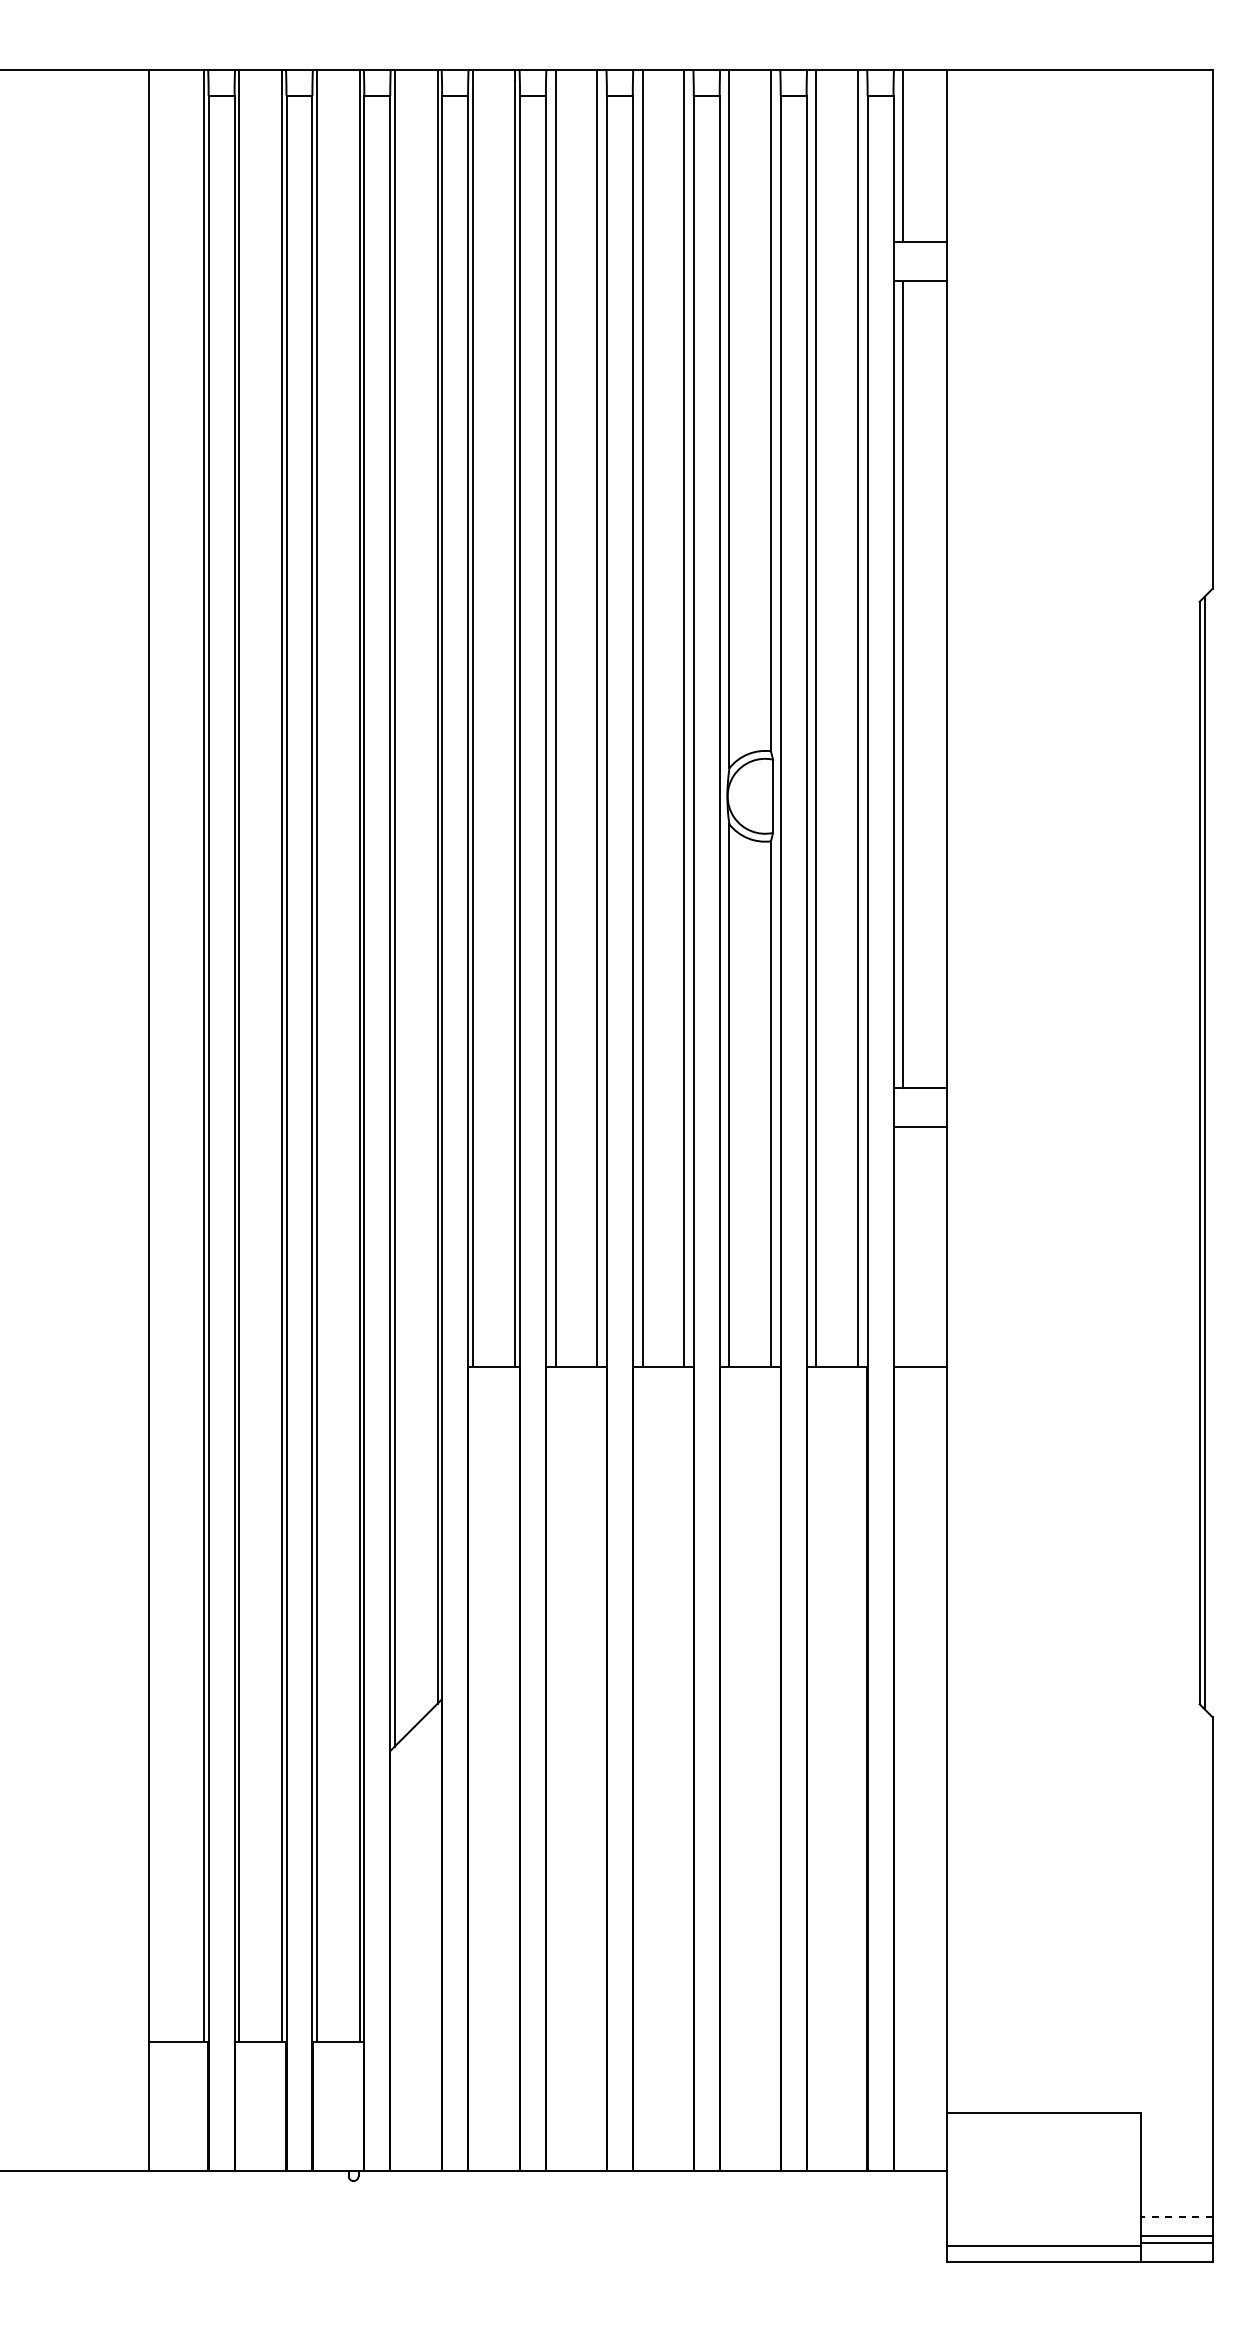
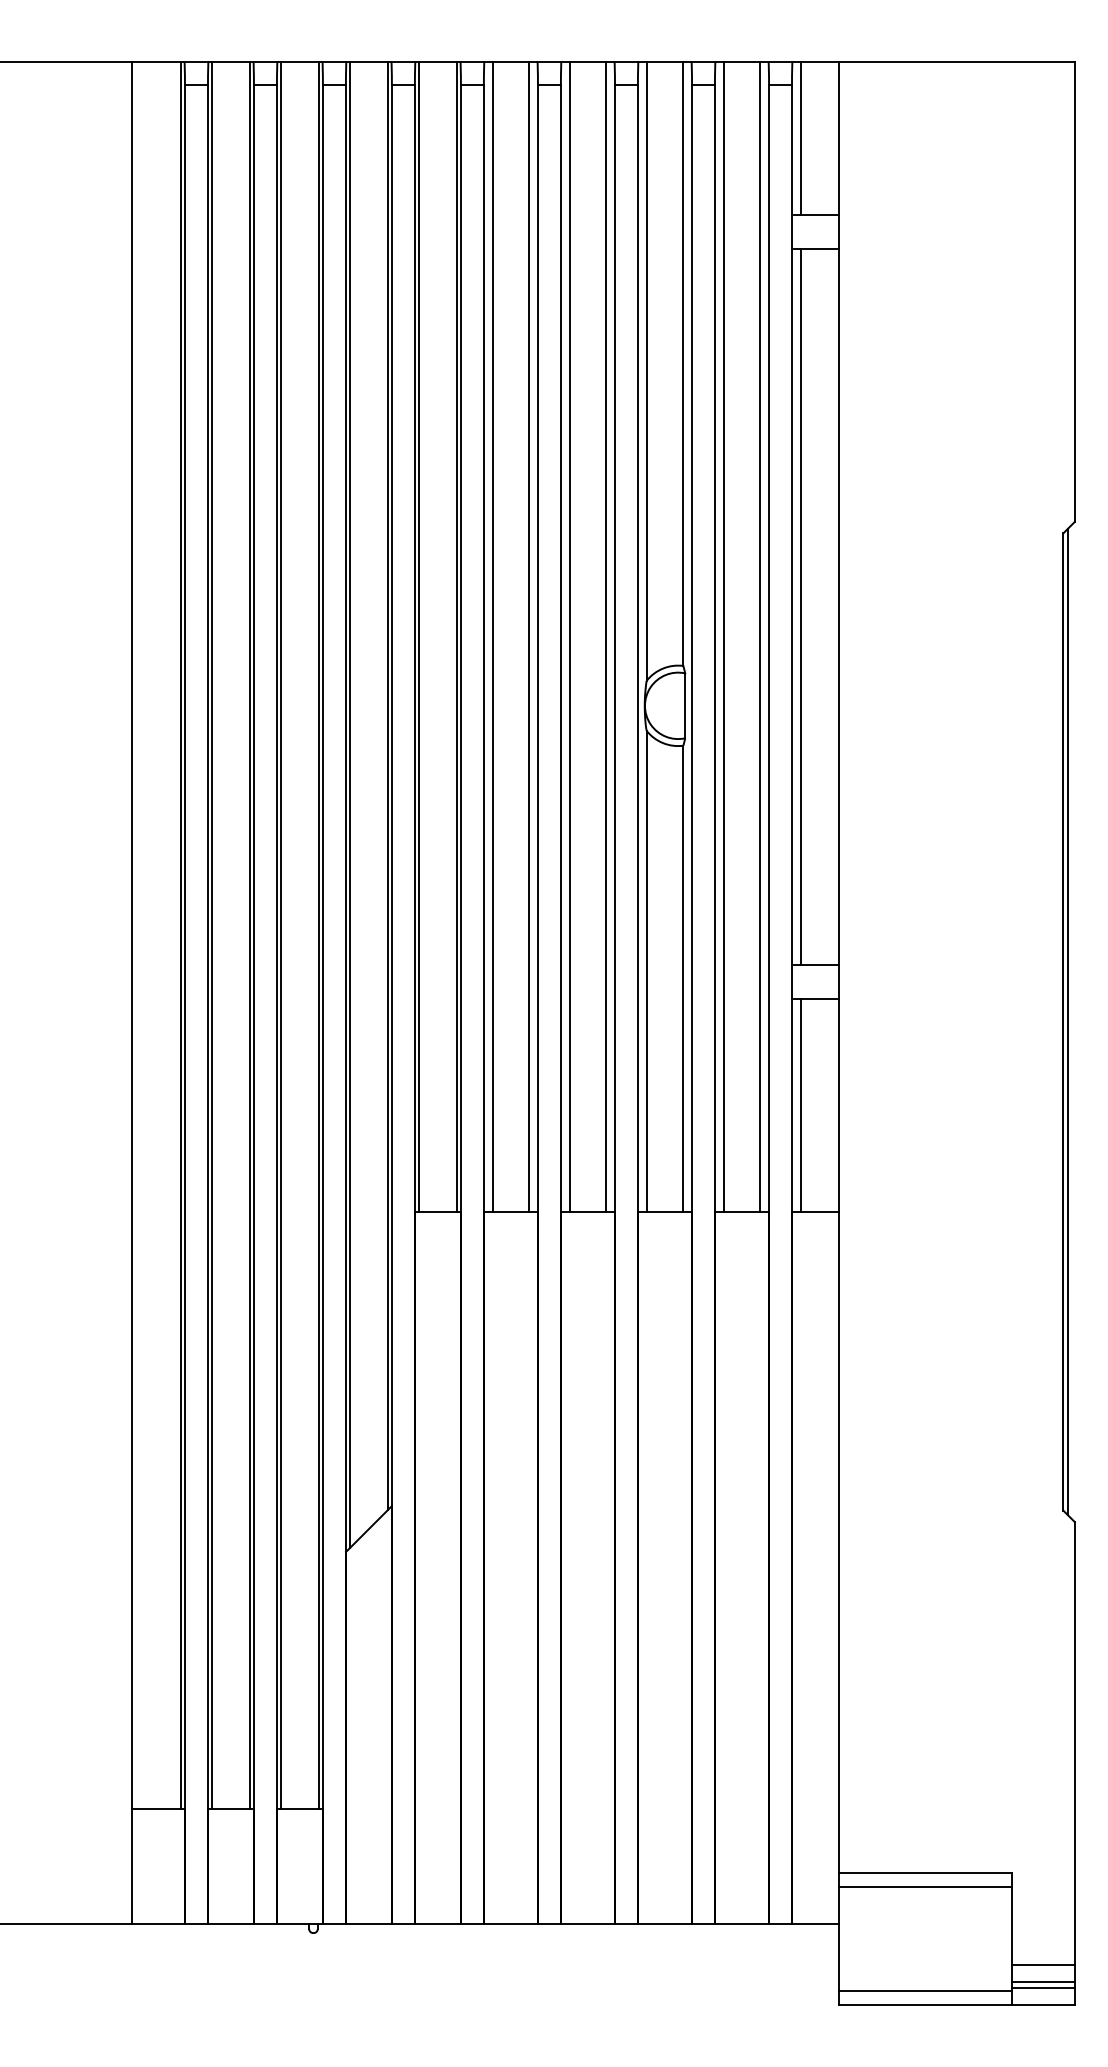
line: (903, 1247) -> (800, 1105), added
line: (1043, 2128) -> (924, 1886), added
line: (1176, 2216) -> (1042, 1964), dashed -> solid

